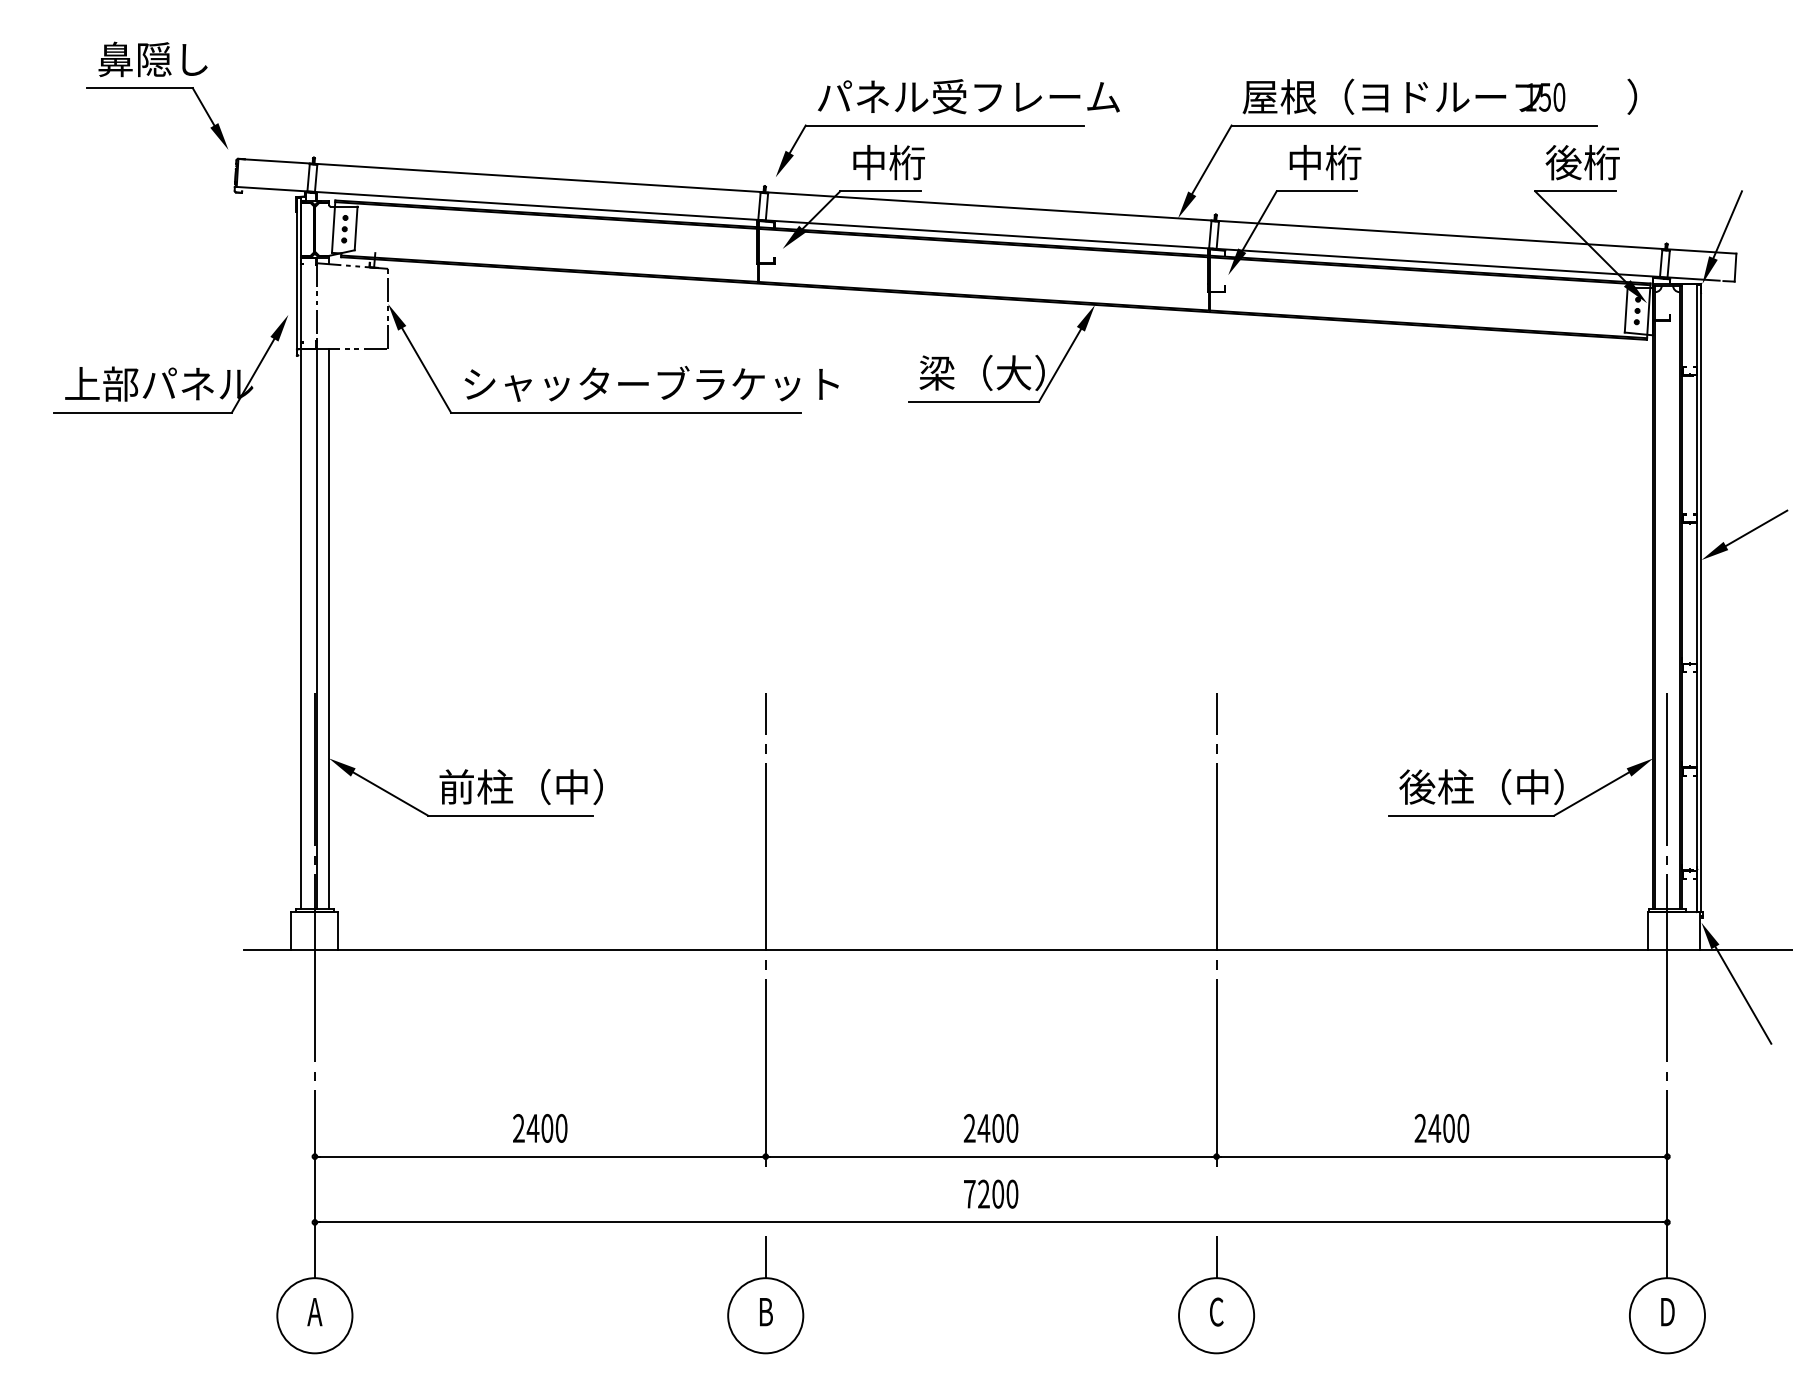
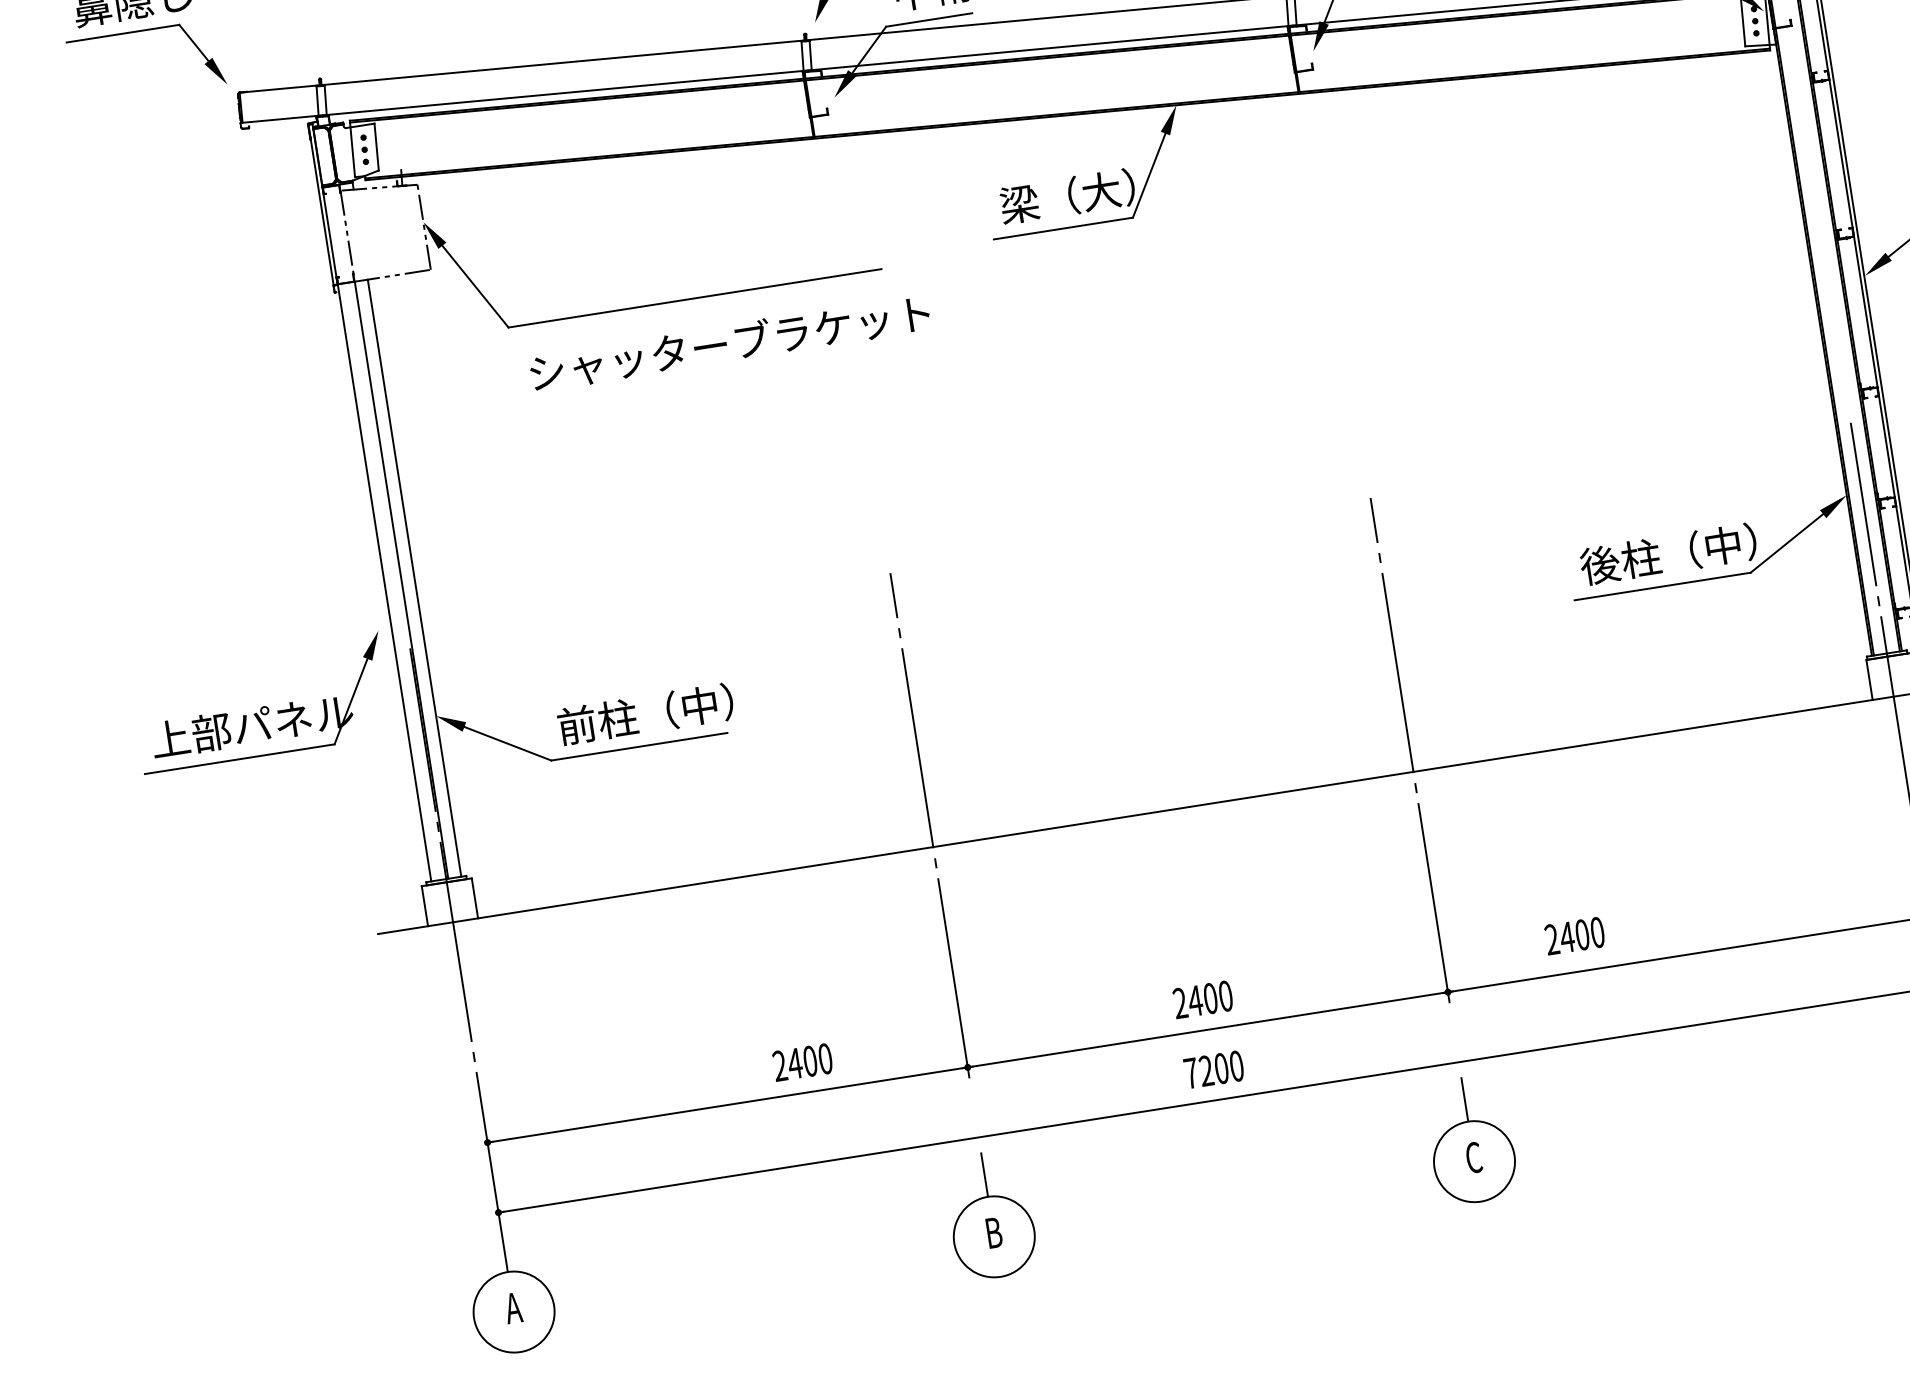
part: (170, 364) -> (261, 703), moved
text: (651, 383) -> (729, 342), moved
text: (540, 1128) -> (803, 1062), moved
text: (1441, 1128) -> (1574, 936), moved

